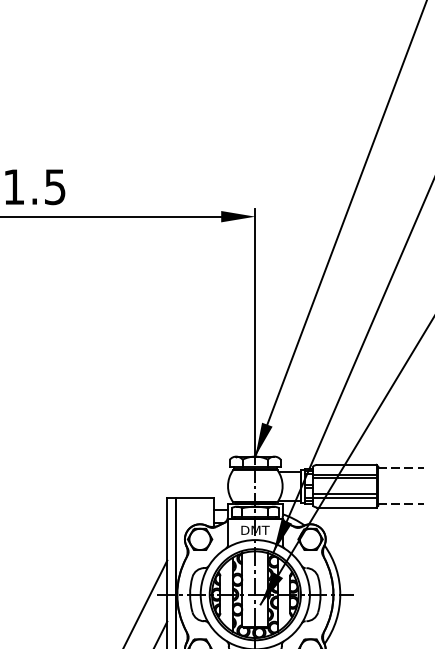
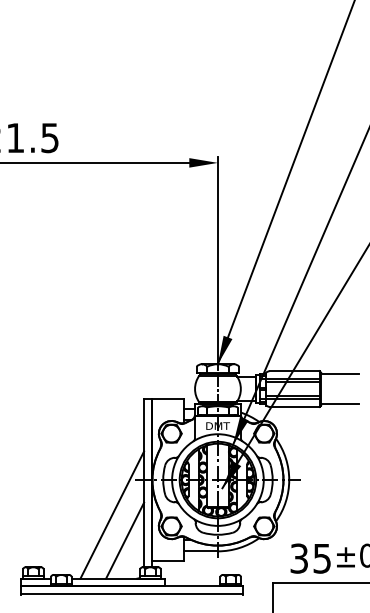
line: (401, 467) -> (340, 373), dashed -> solid
line: (401, 504) -> (340, 404), dashed -> solid

